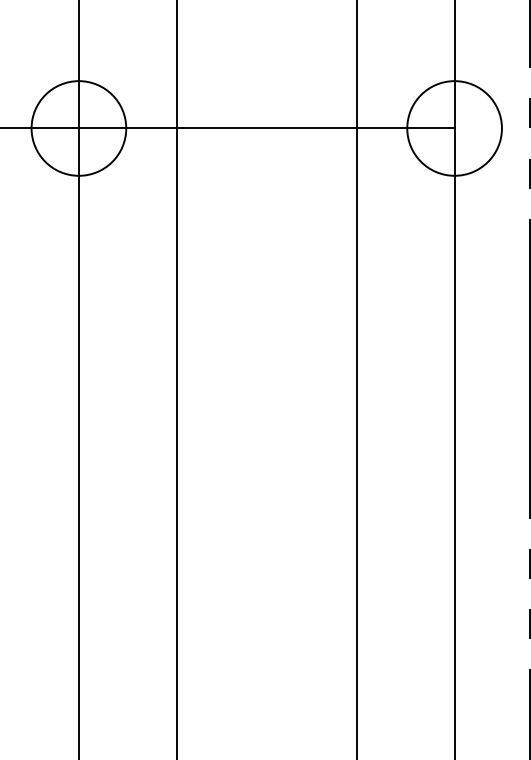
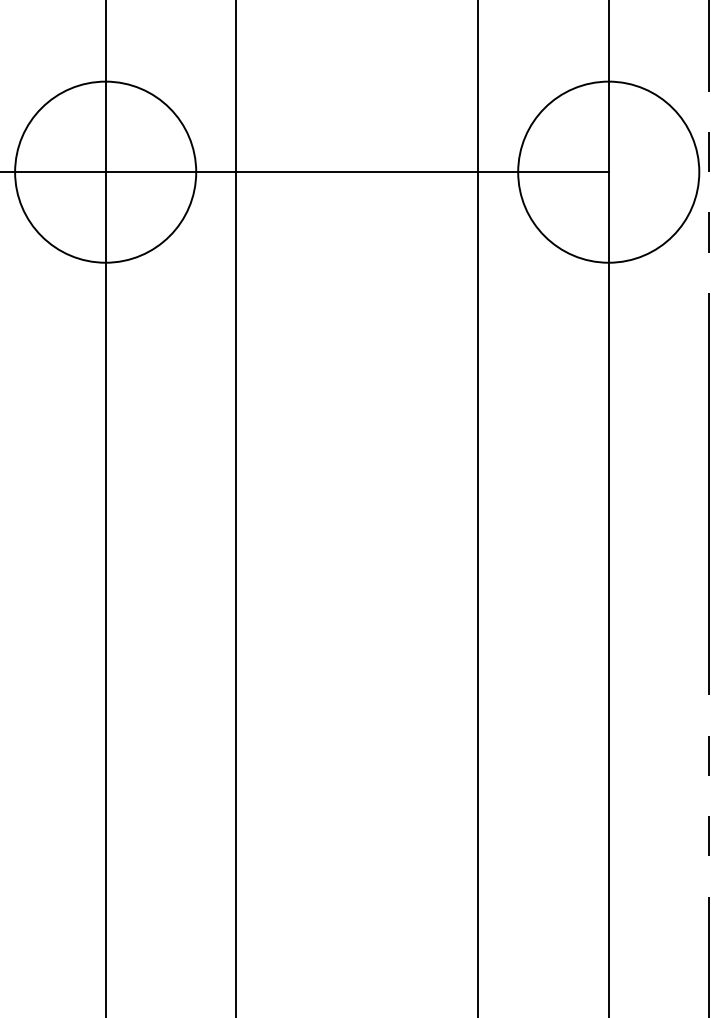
circle: (78, 127) -> (105, 171), size x1.43
circle: (454, 127) -> (608, 171), size x1.43

